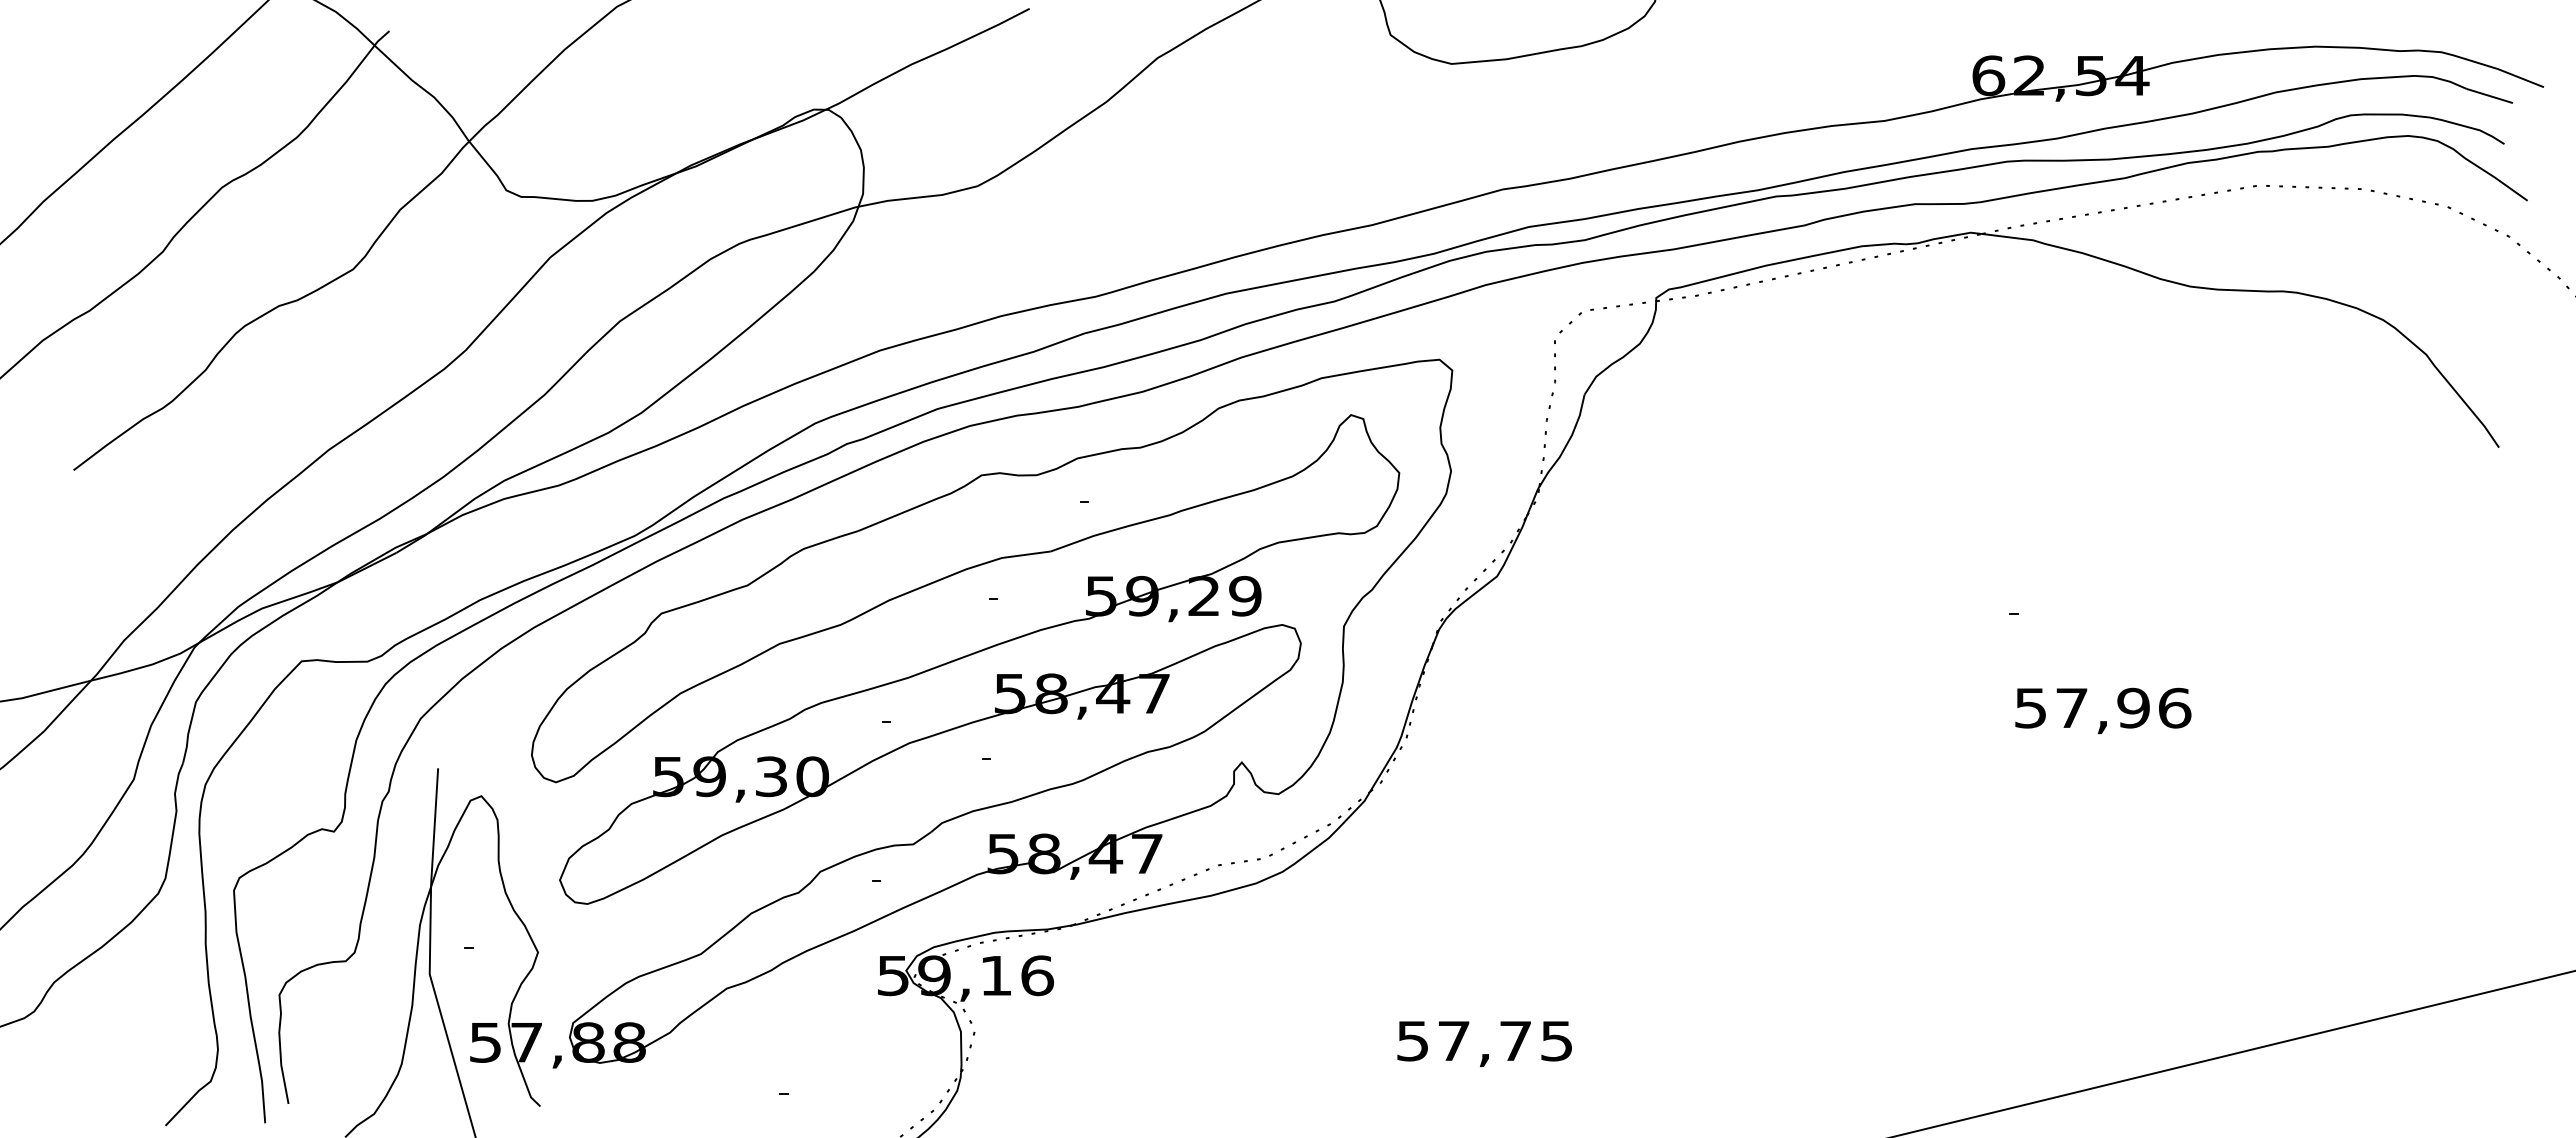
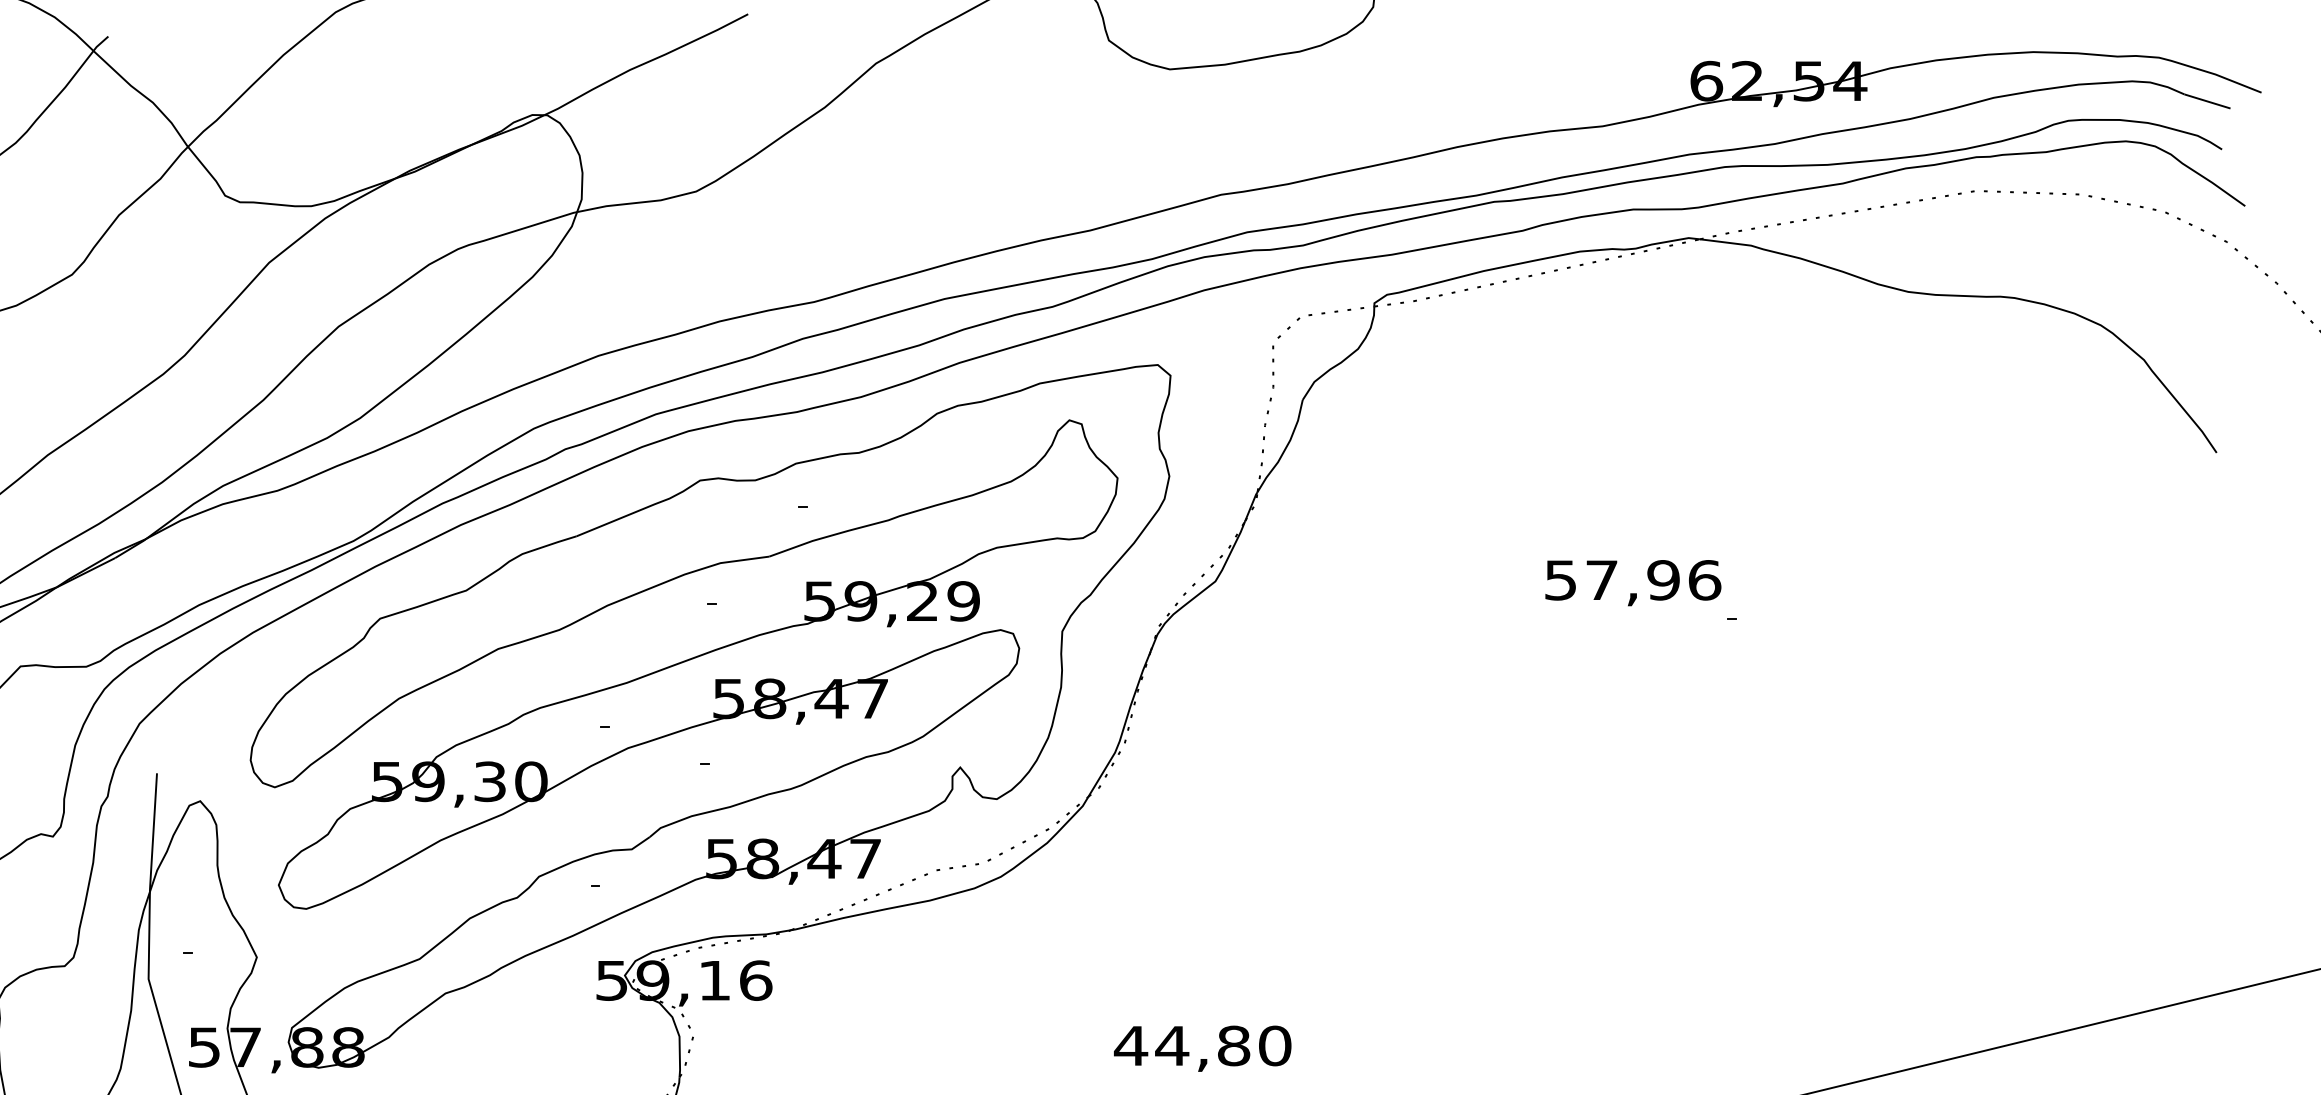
text: (2103, 710) -> (1633, 582), moved
text: (1484, 1040) -> (1202, 1045), 57,75 -> 44,80

